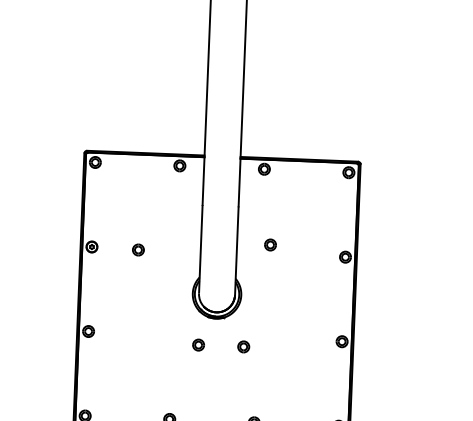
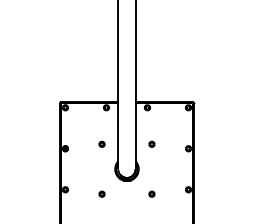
part: (137, 248) -> (101, 143), moved
part: (197, 343) -> (101, 193), moved
part: (242, 345) -> (151, 193), moved

